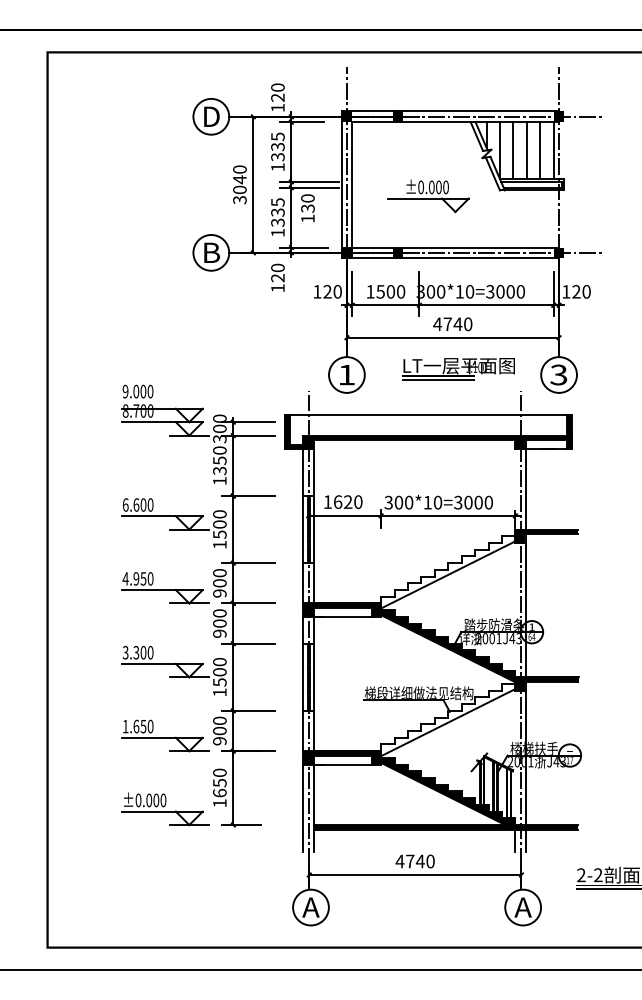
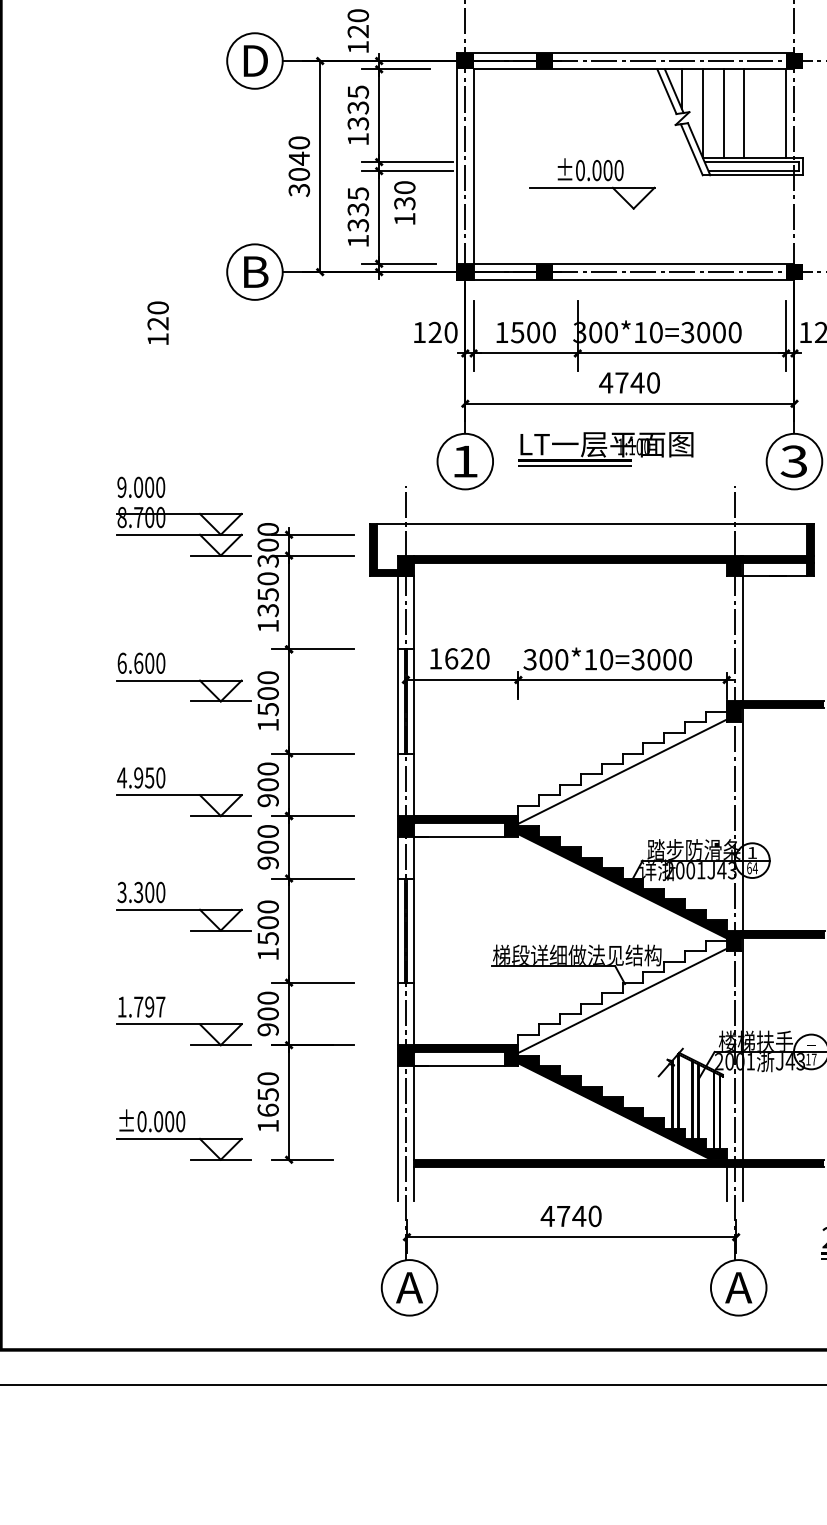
line: (540, 150) -> (765, 113), removed
text: (277, 277) -> (157, 322), moved
part: (458, 369) -> (605, 449), moved
text: (143, 726) -> (149, 1006), 1.650 -> 1.797

